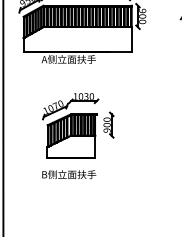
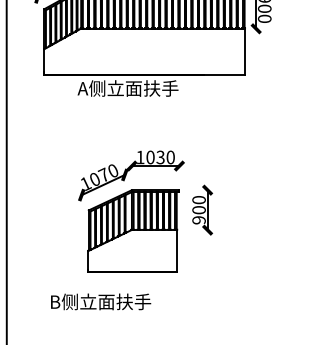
text: (69, 174) -> (101, 301), moved

